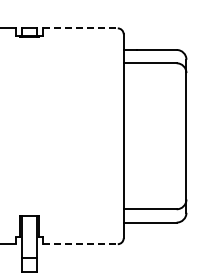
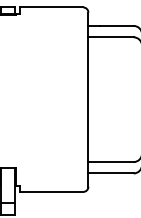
line: (81, 28) -> (52, 7), dashed -> solid
line: (81, 244) -> (52, 192), dashed -> solid

